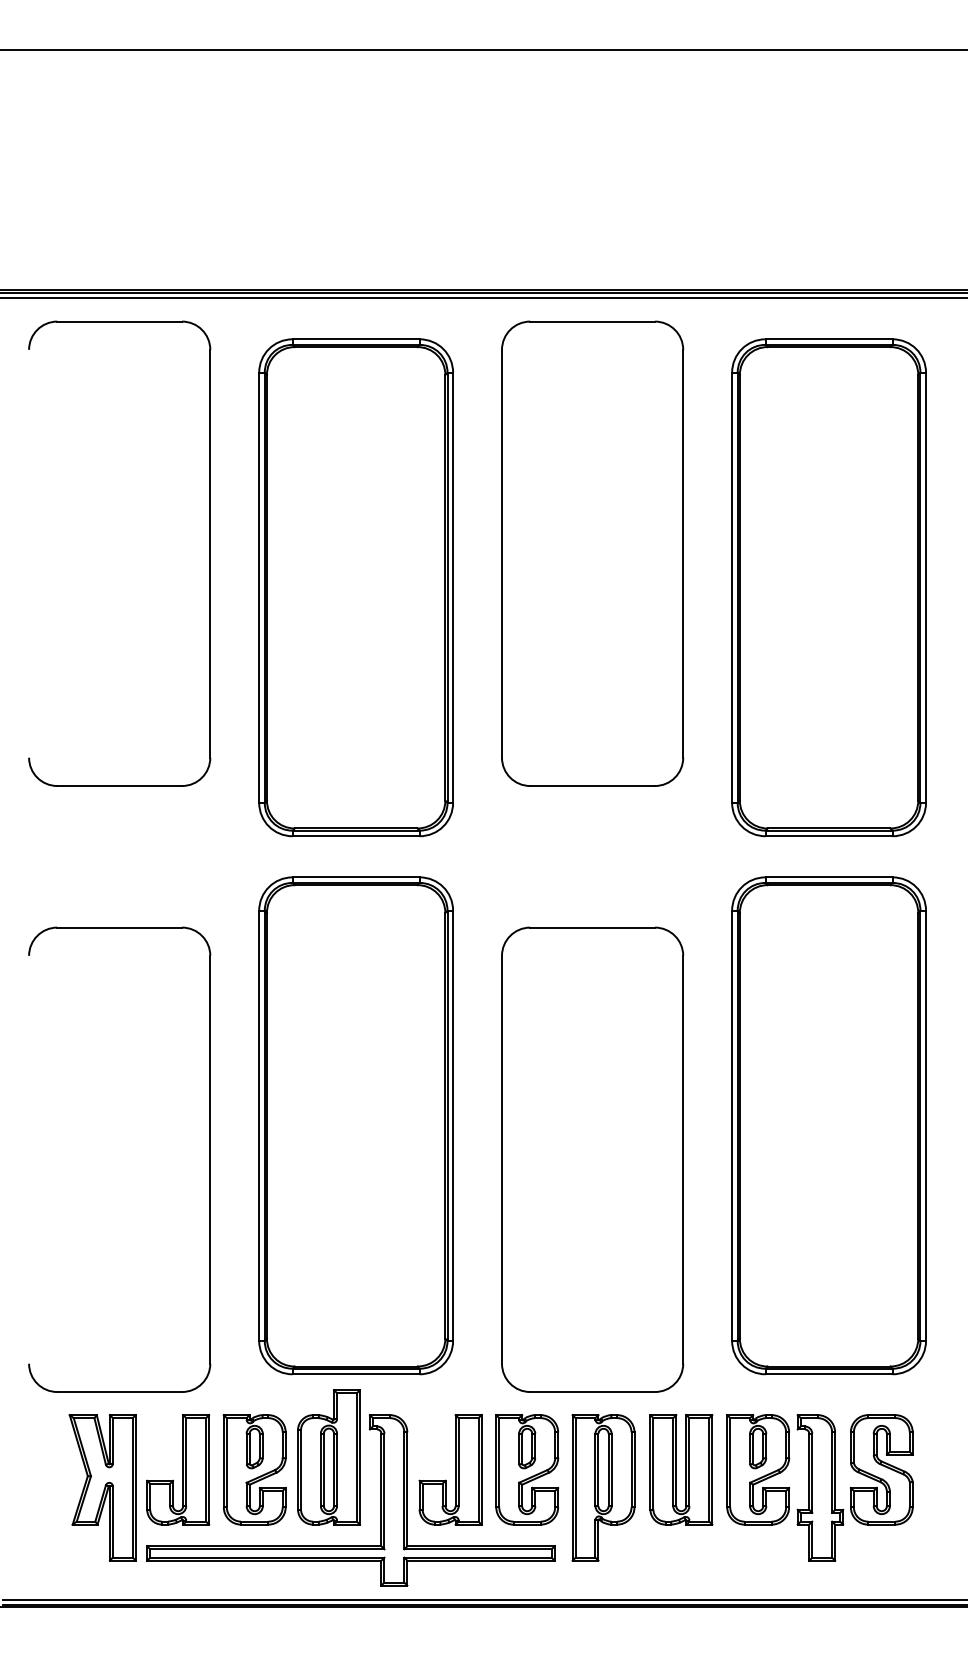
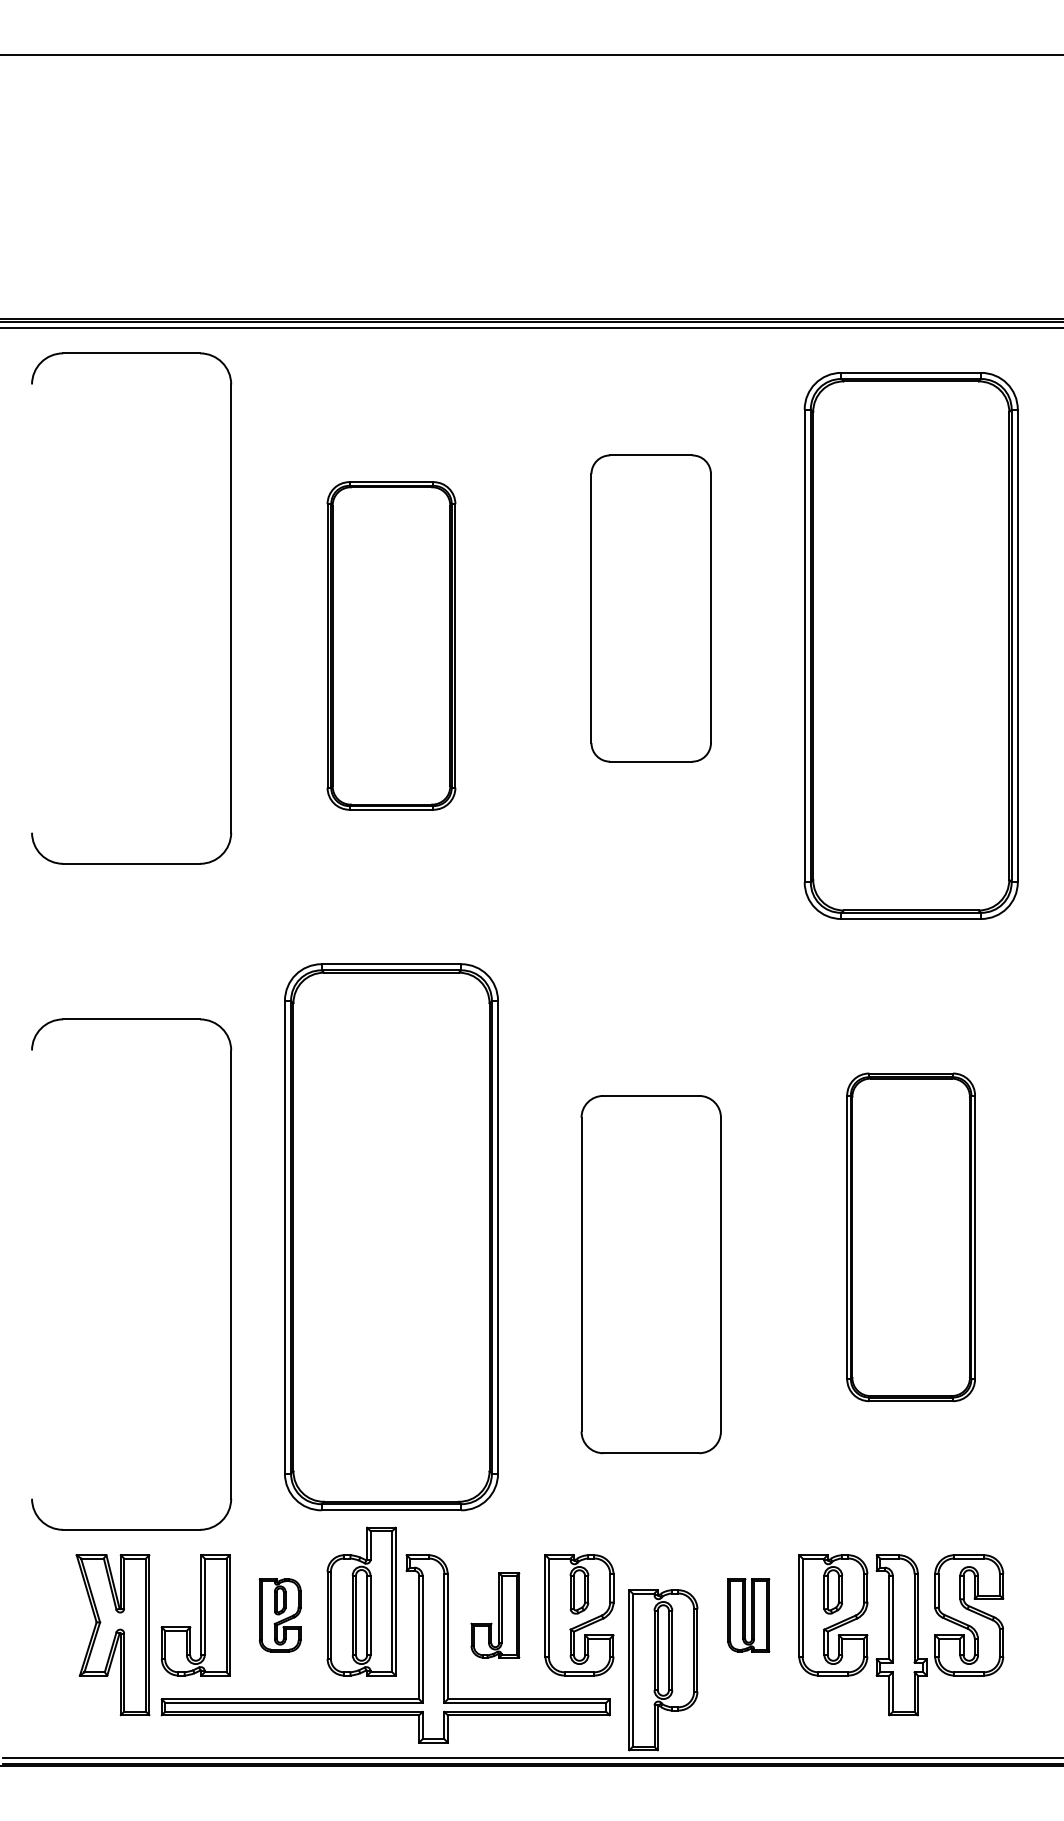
part: (591, 553) -> (650, 608), size x0.6
part: (356, 587) -> (391, 645), size x0.6
part: (828, 1126) -> (910, 1237), size x0.6
part: (591, 1159) -> (650, 1274), size x0.7
part: (255, 1469) -> (280, 1615), size x0.6
part: (450, 1469) -> (495, 1615), size x0.7
part: (680, 1469) -> (748, 1615), size x0.6
part: (603, 1488) -> (663, 1670), moved

